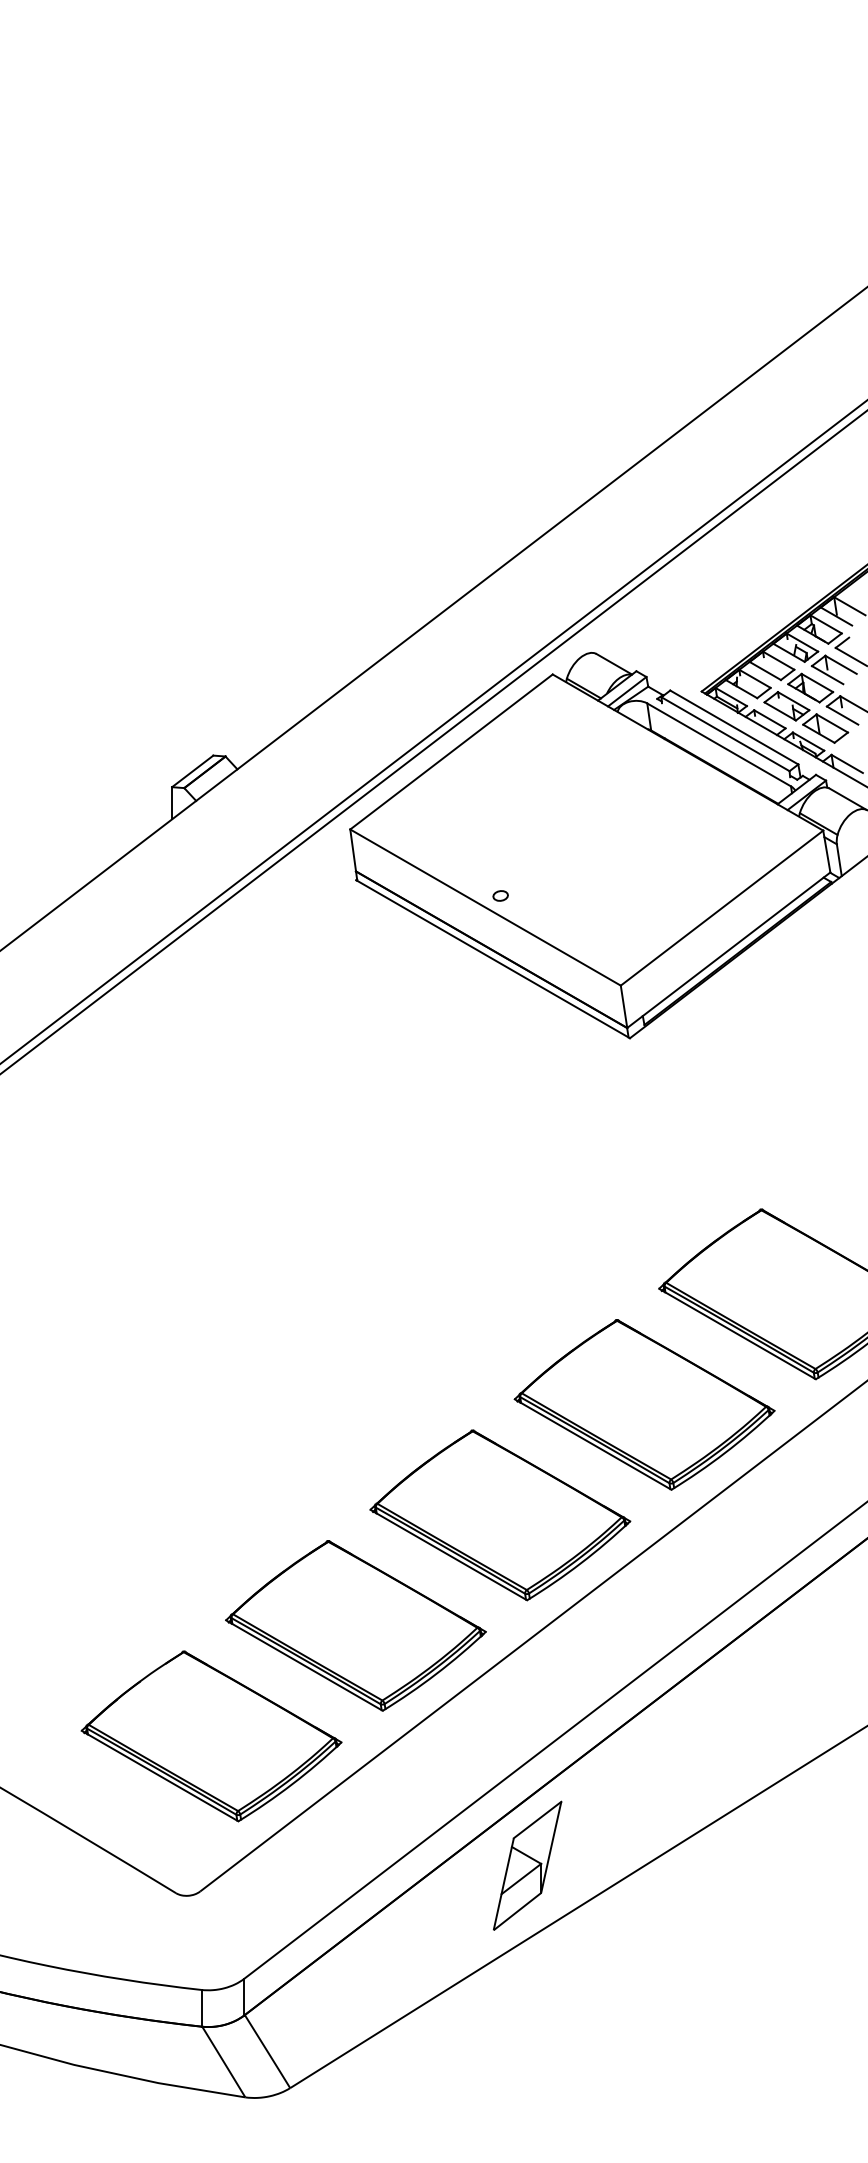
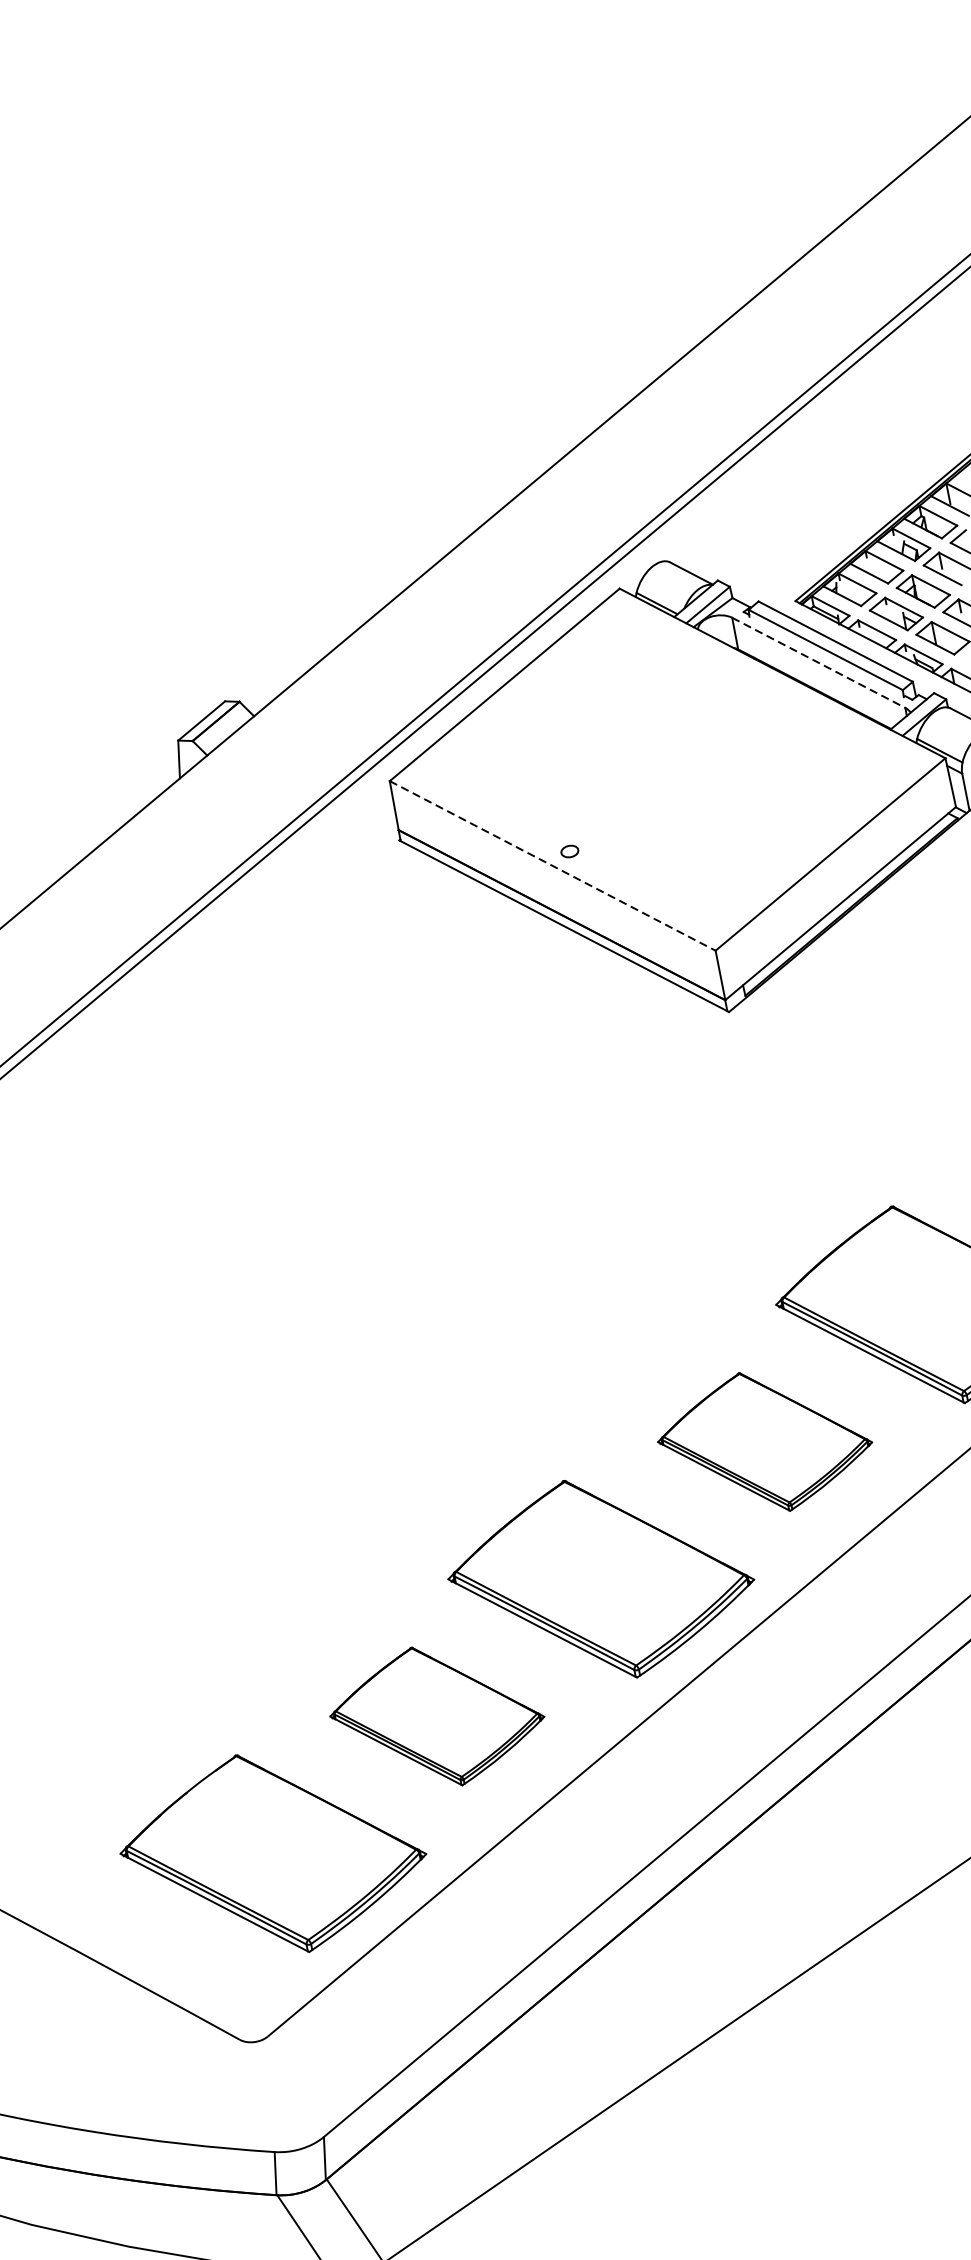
line: (719, 744) -> (819, 662), solid -> dashed
line: (485, 907) -> (552, 865), solid -> dashed
part: (644, 1404) -> (764, 1441), size x0.7
part: (355, 1625) -> (436, 1716), size x0.7
part: (527, 1865) -> (651, 1989), removed

